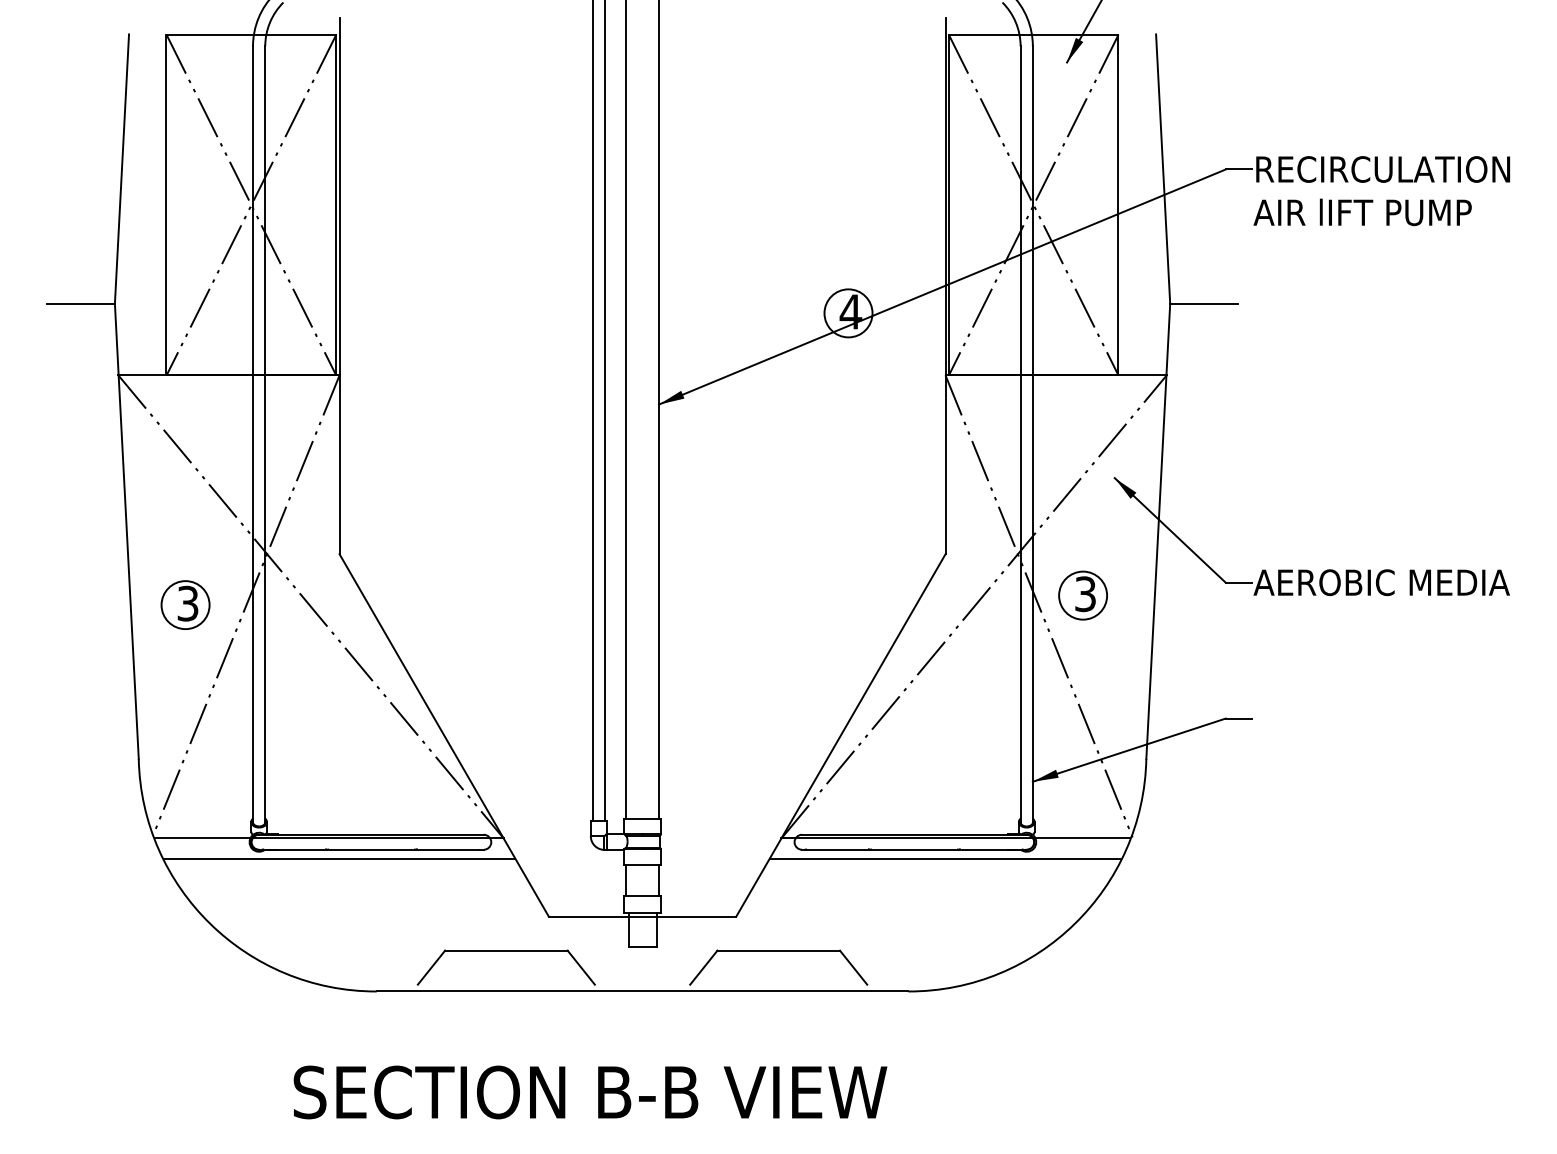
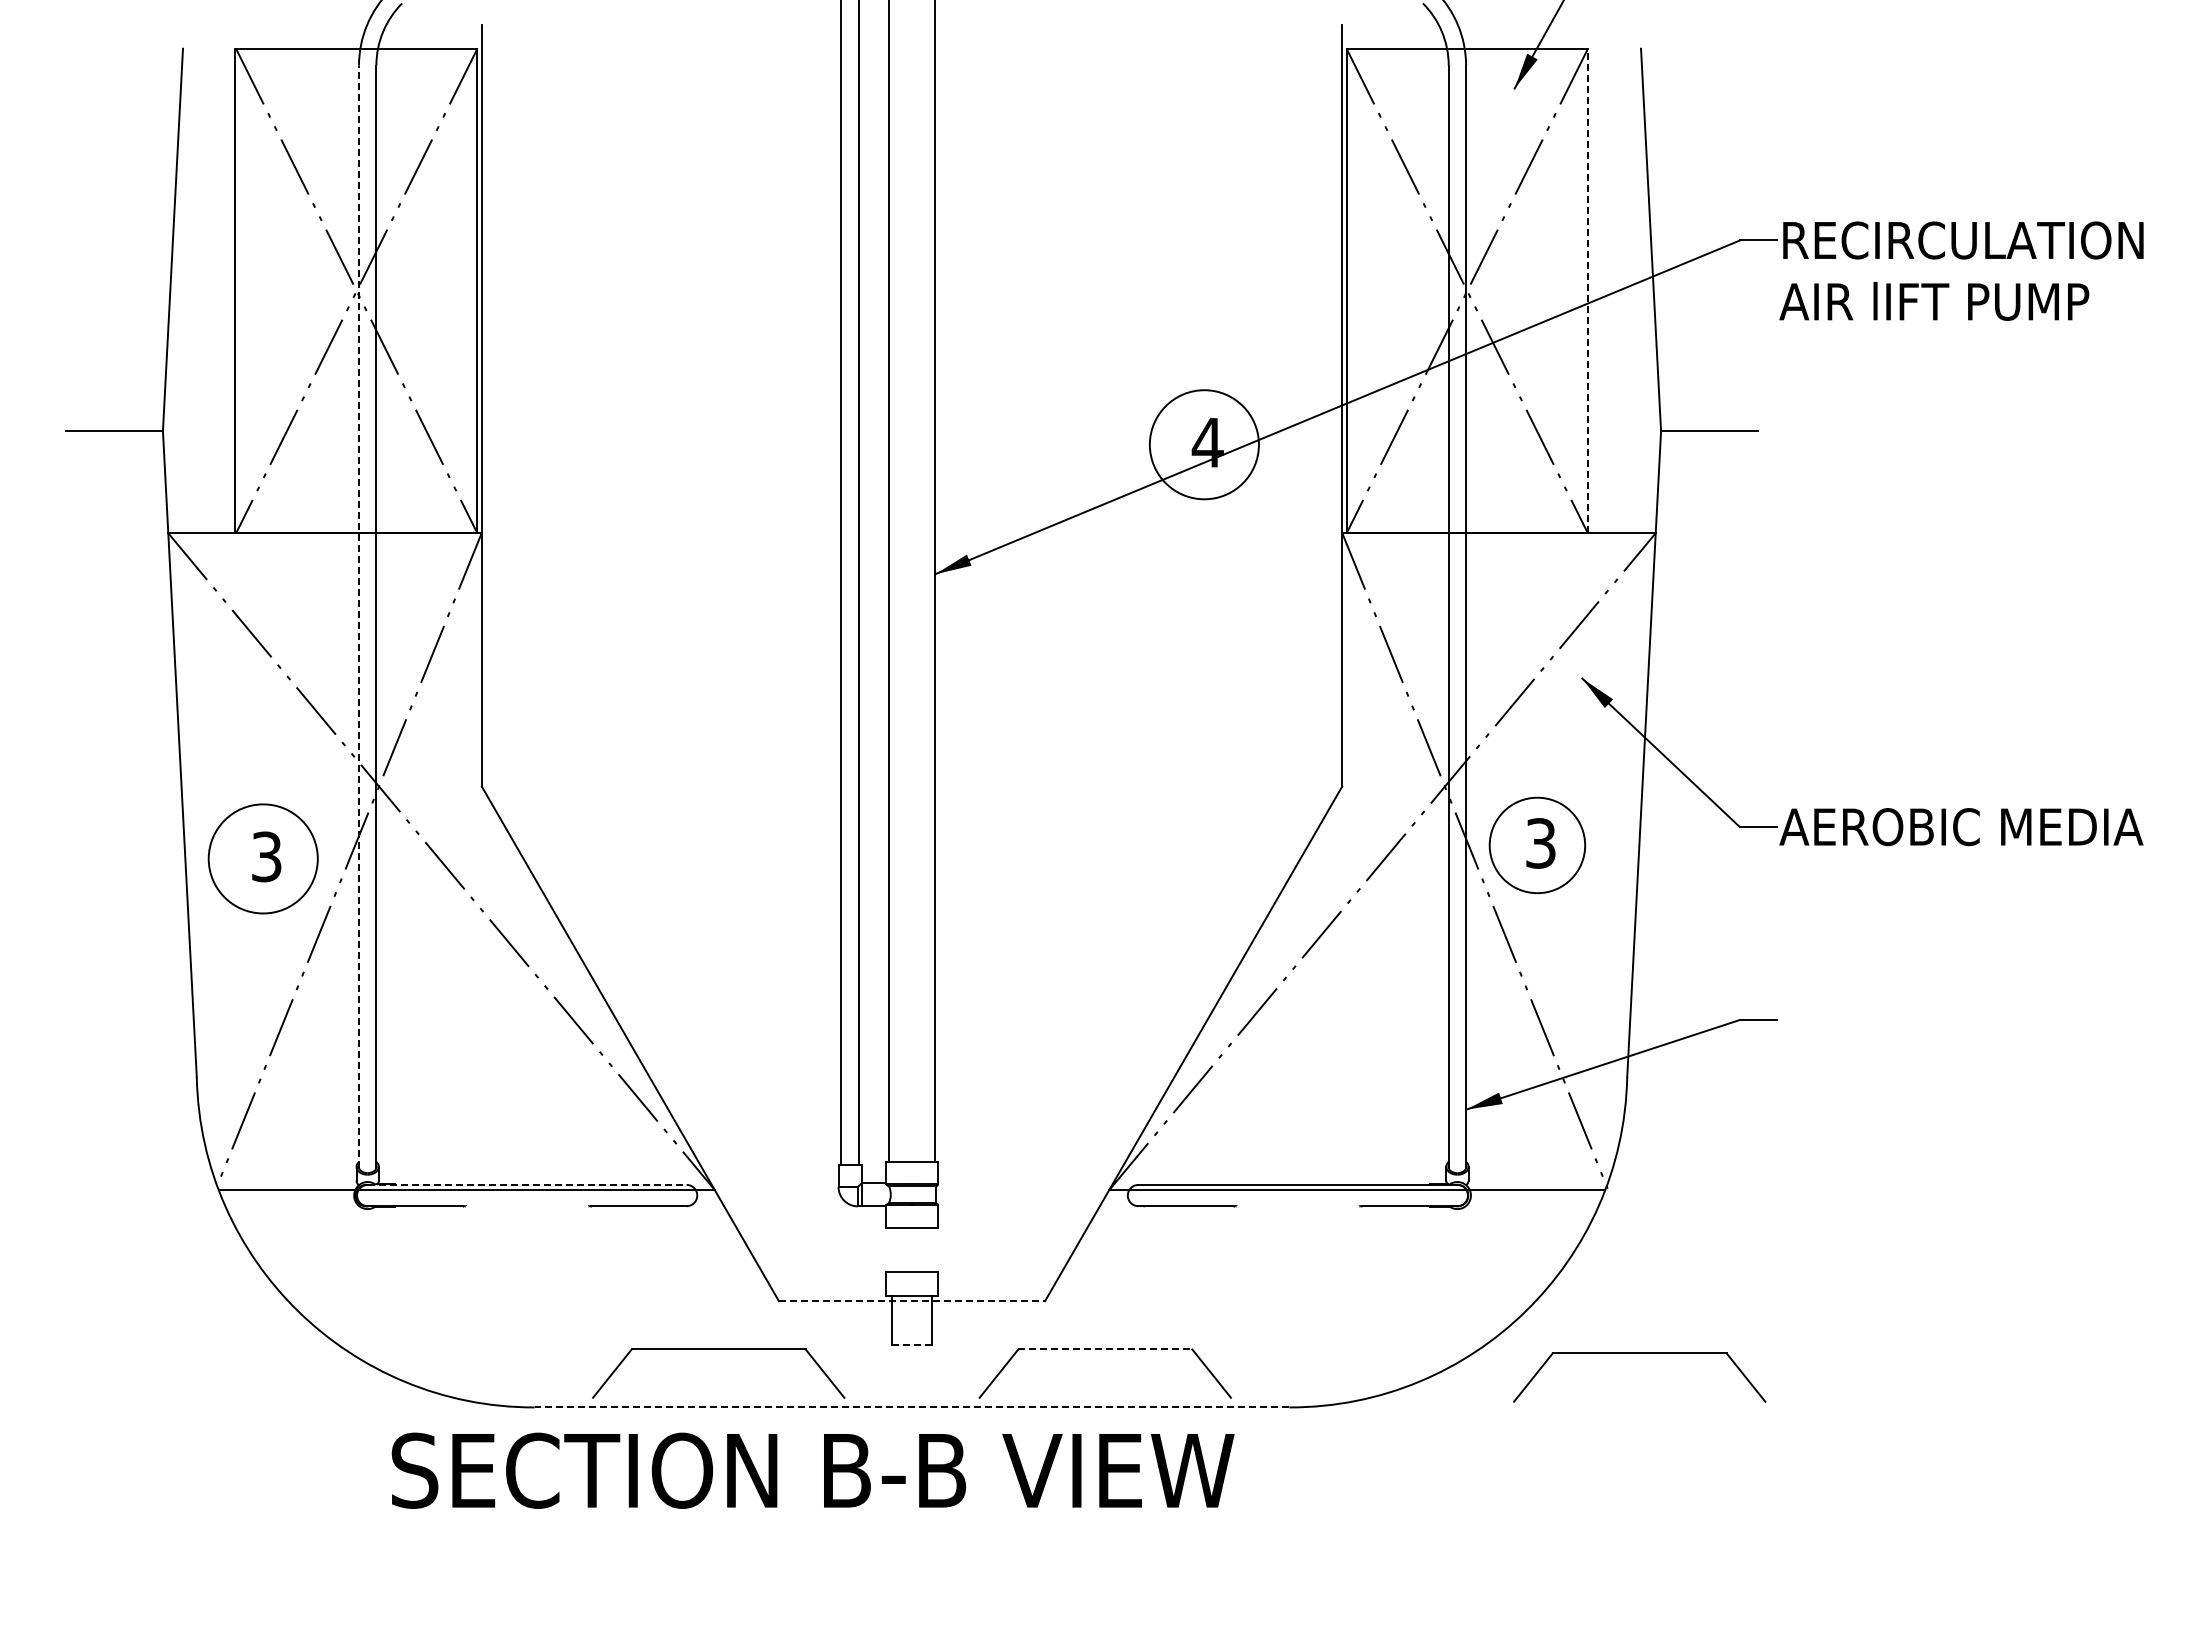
line: (1118, 205) -> (1587, 291), solid -> dashed
circle: (848, 313) -> (1204, 444), size x1.6
line: (252, 434) -> (358, 616), solid -> dashed
circle: (1083, 595) -> (1537, 845), size x1.4
circle: (185, 604) -> (263, 858), size x1.6
line: (371, 834) -> (527, 1184), solid -> dashed
line: (371, 849) -> (526, 1206), removed
line: (914, 849) -> (1297, 1206), removed
line: (340, 858) -> (482, 1218), removed
line: (945, 858) -> (1341, 1218), removed
line: (625, 880) -> (888, 1249), removed
line: (659, 880) -> (935, 1249), removed
line: (642, 916) -> (912, 1301), solid -> dashed
line: (642, 947) -> (912, 1344), solid -> dashed
line: (778, 950) -> (1105, 1349), solid -> dashed
part: (1155, 953) -> (1639, 1353), added
line: (642, 991) -> (911, 1407), solid -> dashed
text: (590, 1092) -> (812, 1470), moved

